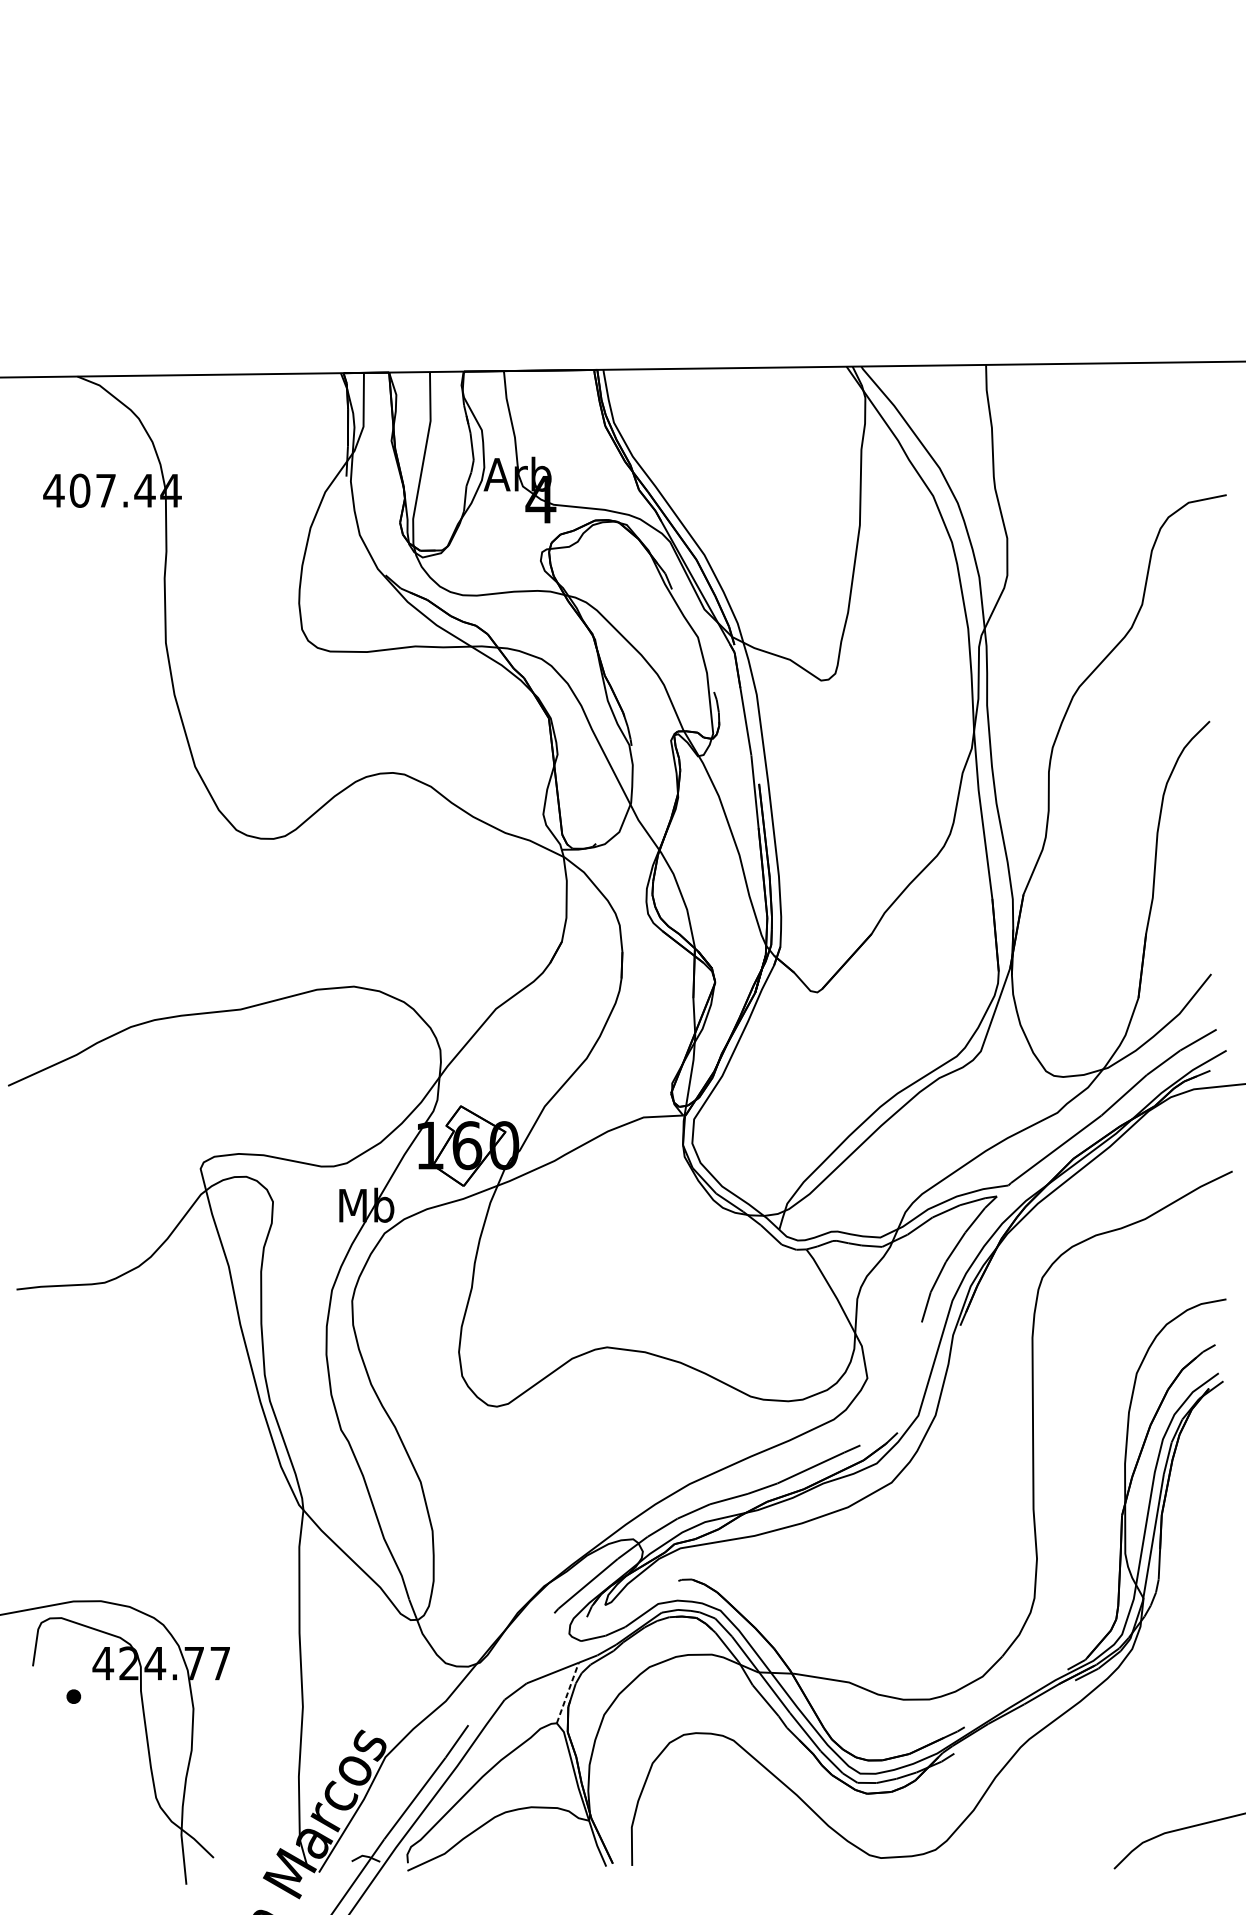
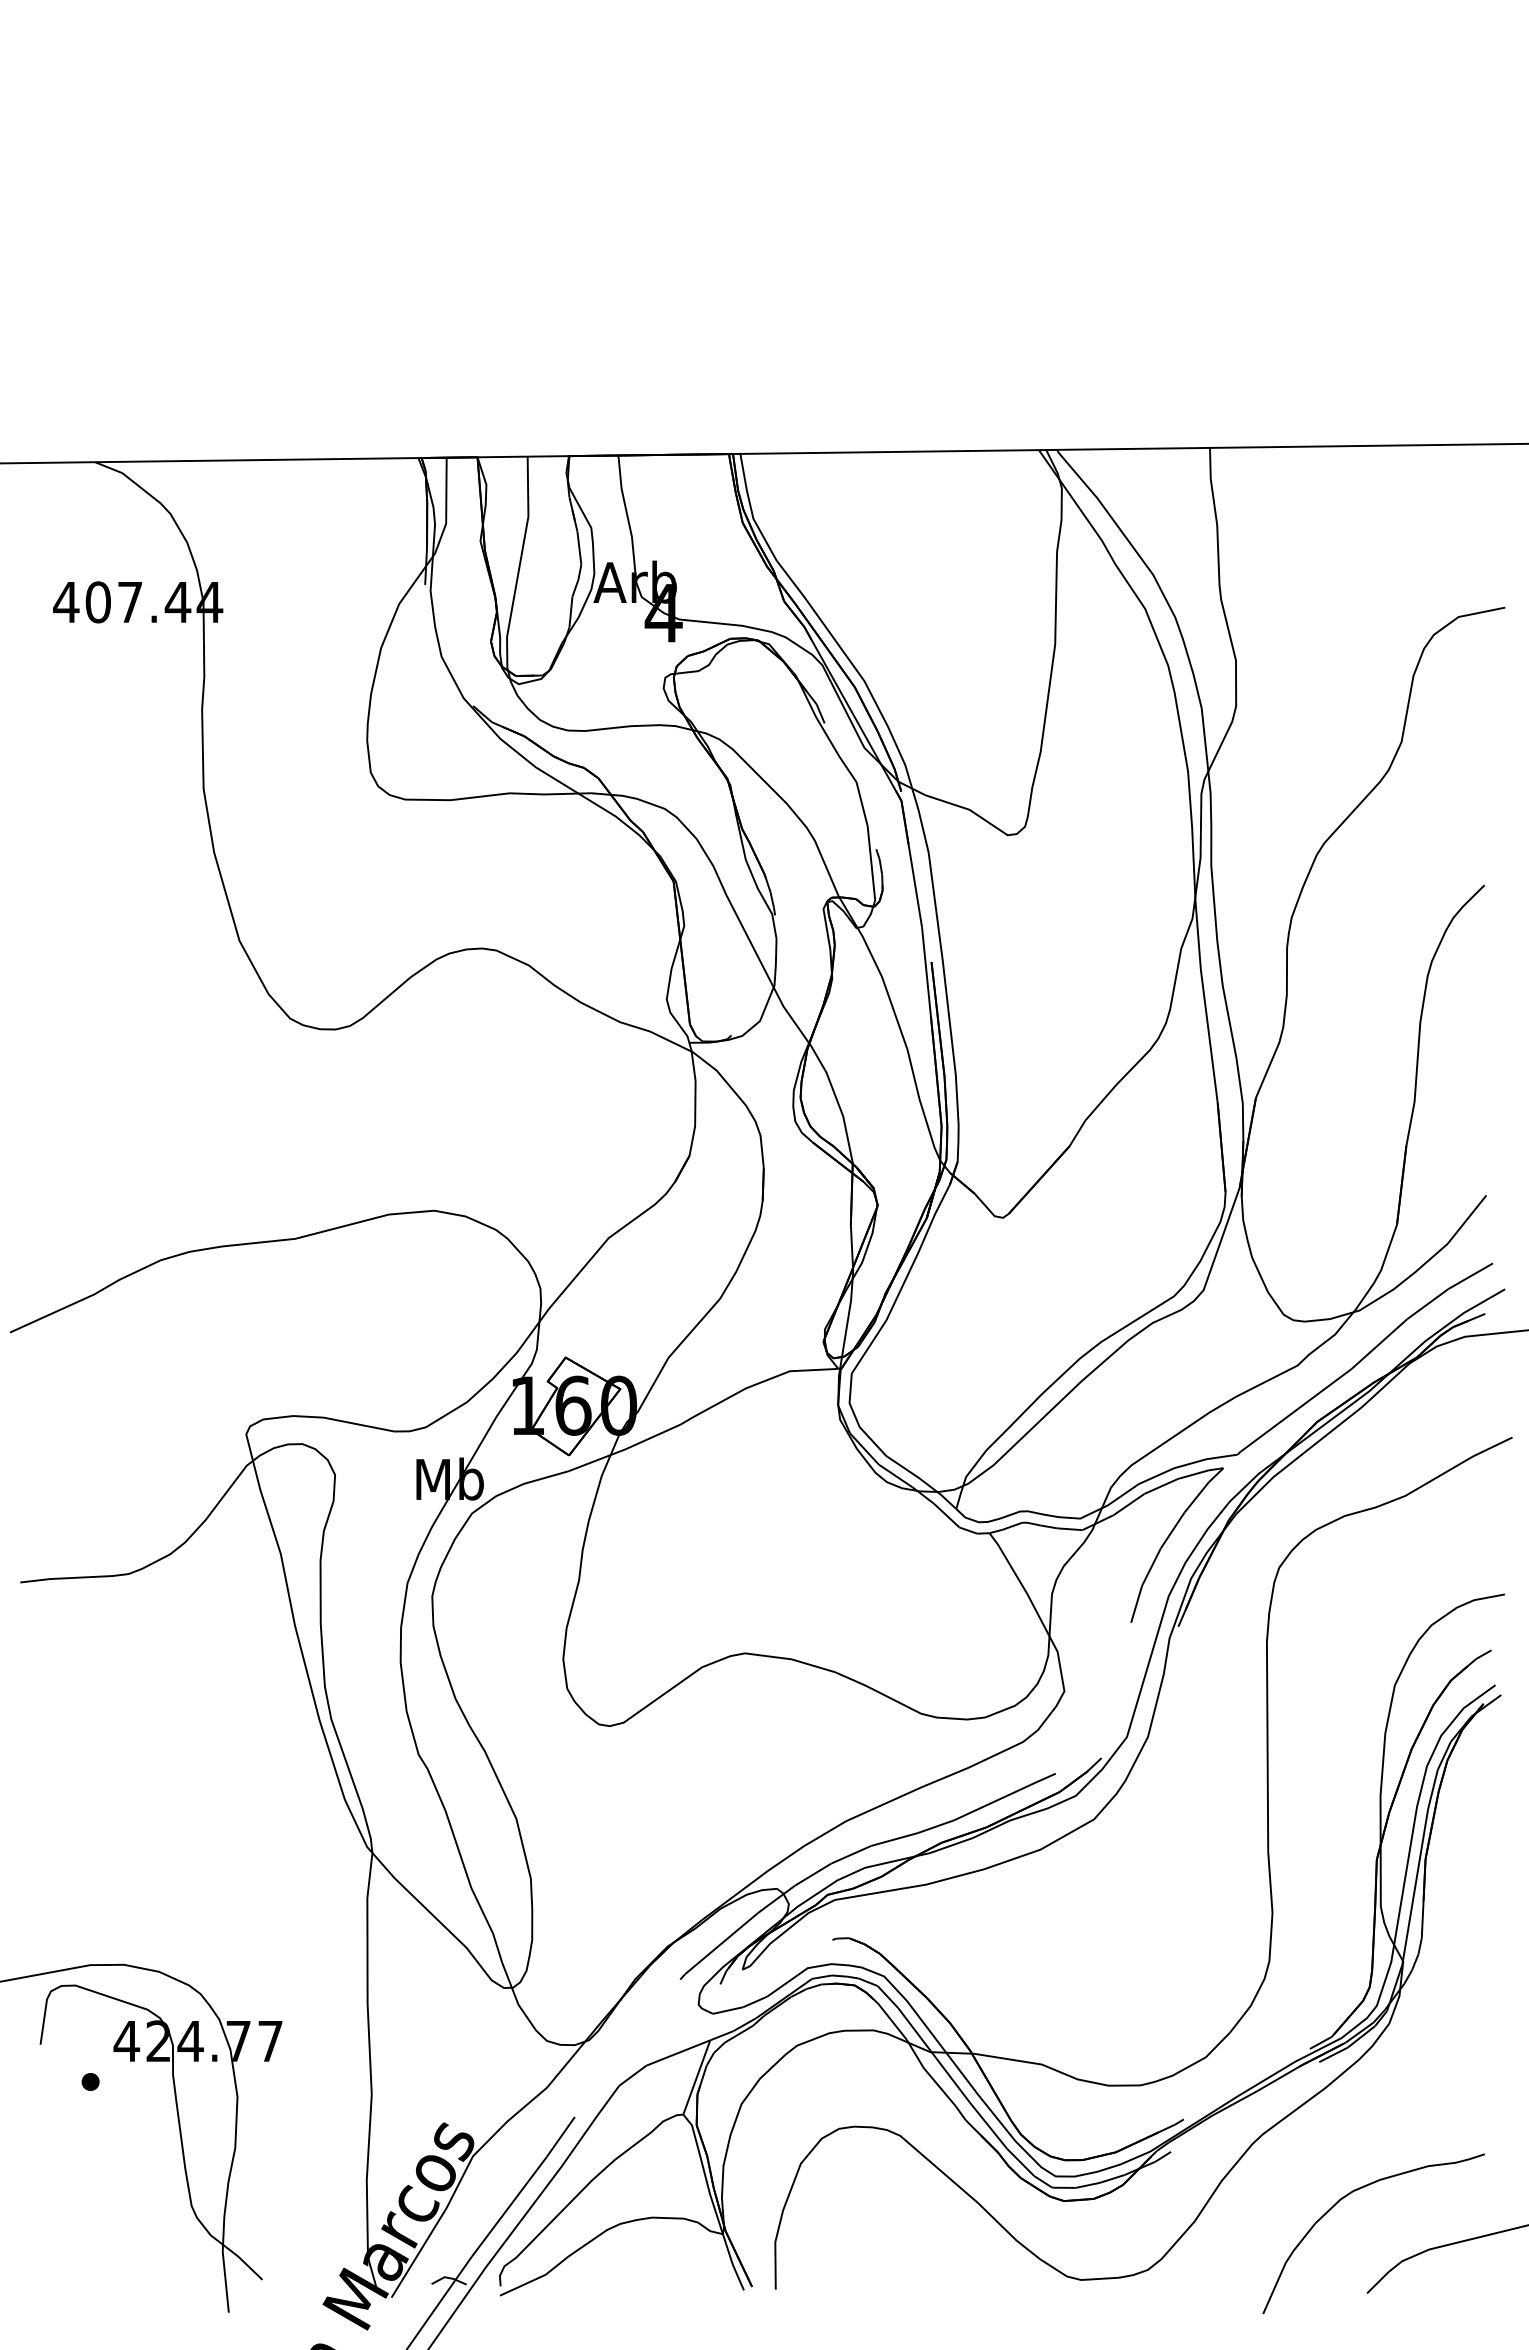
line: (567, 1693) -> (696, 2077), dashed -> solid
part: (1098, 1790) -> (1347, 2196), added

